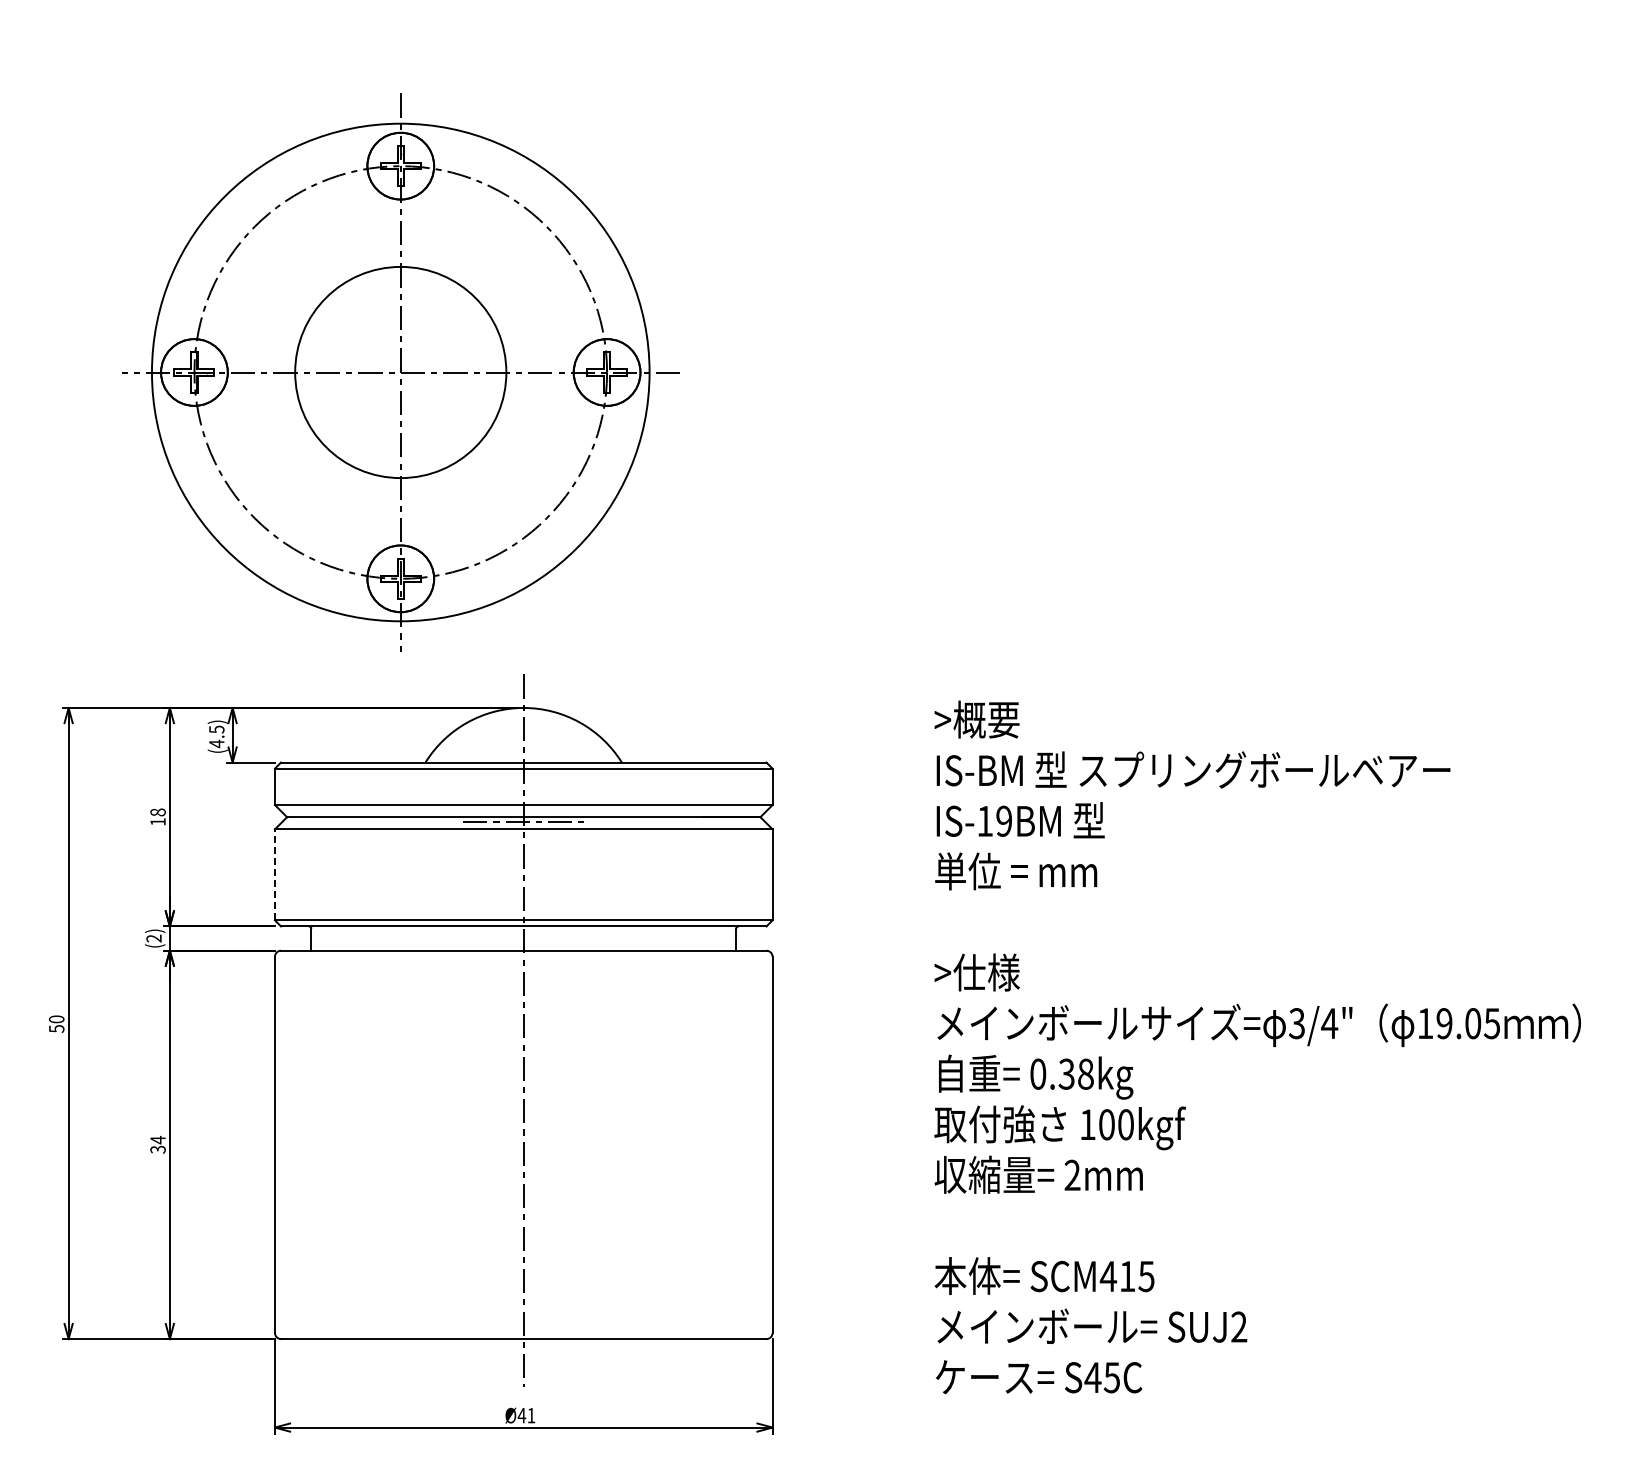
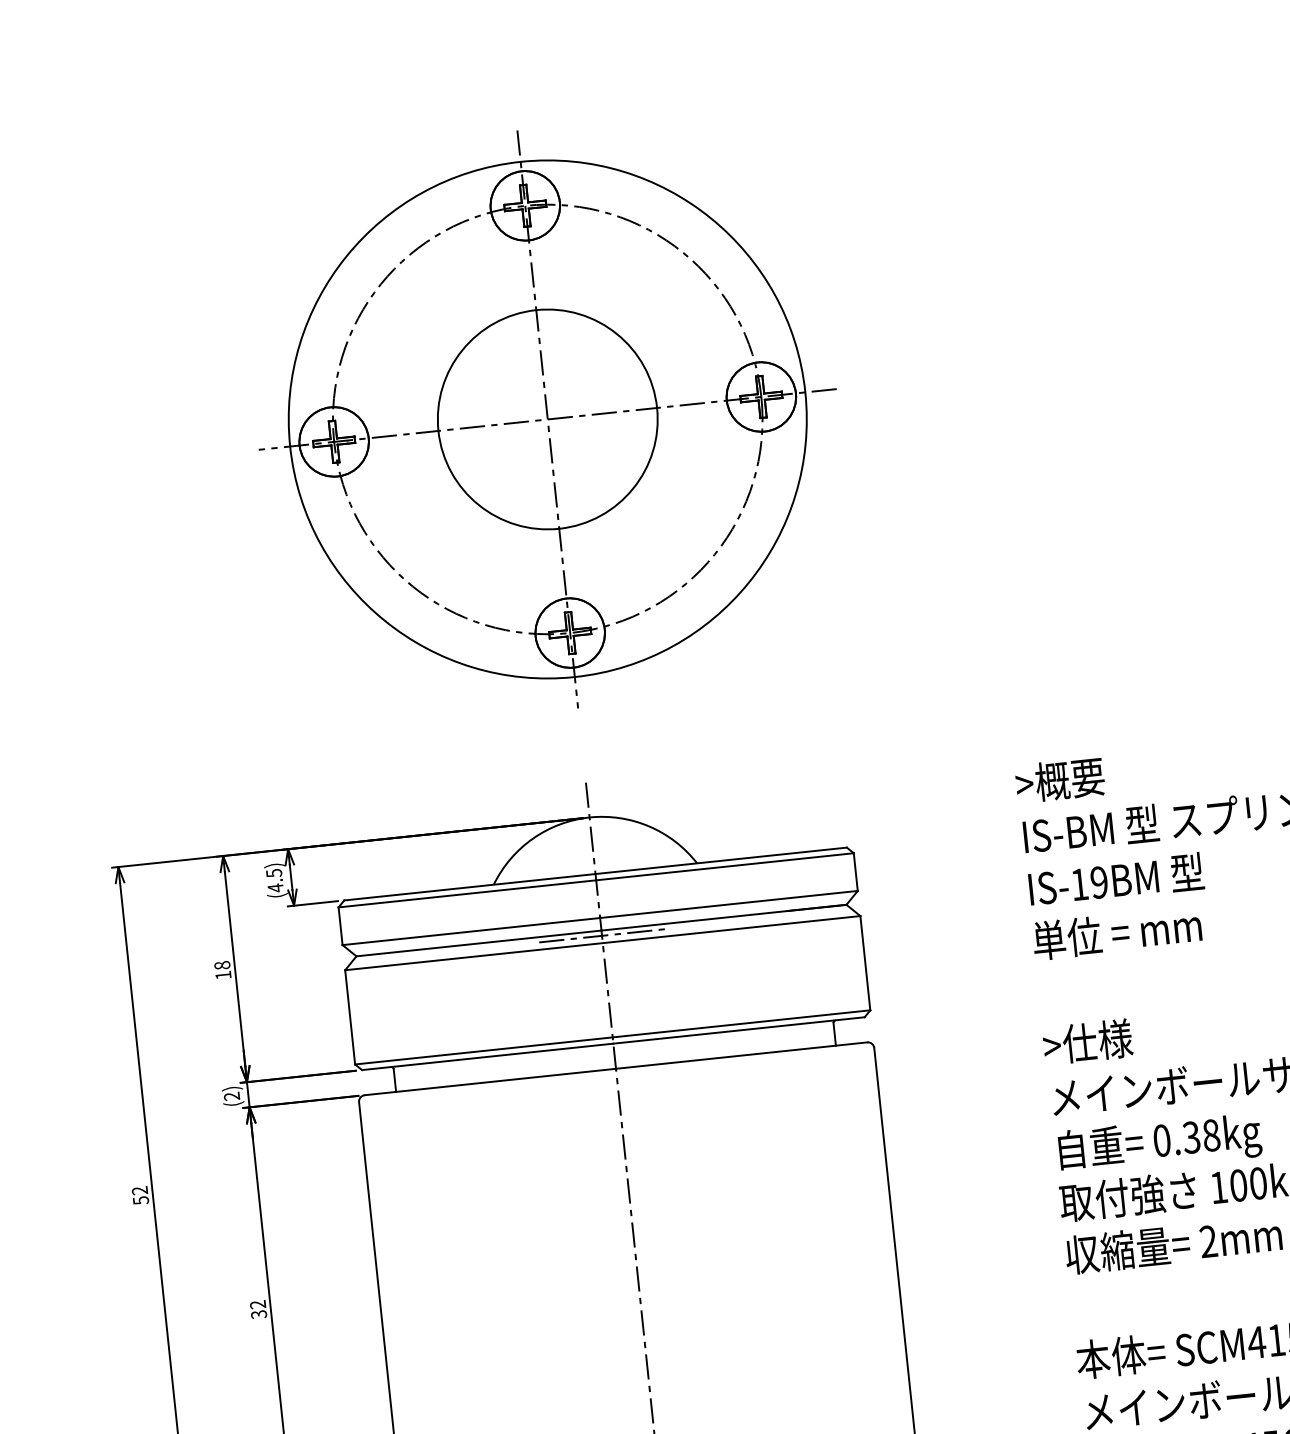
part: (400, 372) -> (547, 419), moved
line: (274, 874) -> (349, 1017), dashed -> solid
text: (56, 1019) -> (139, 1190), 50 -> 52
text: (157, 1140) -> (257, 1305), 34 -> 32

